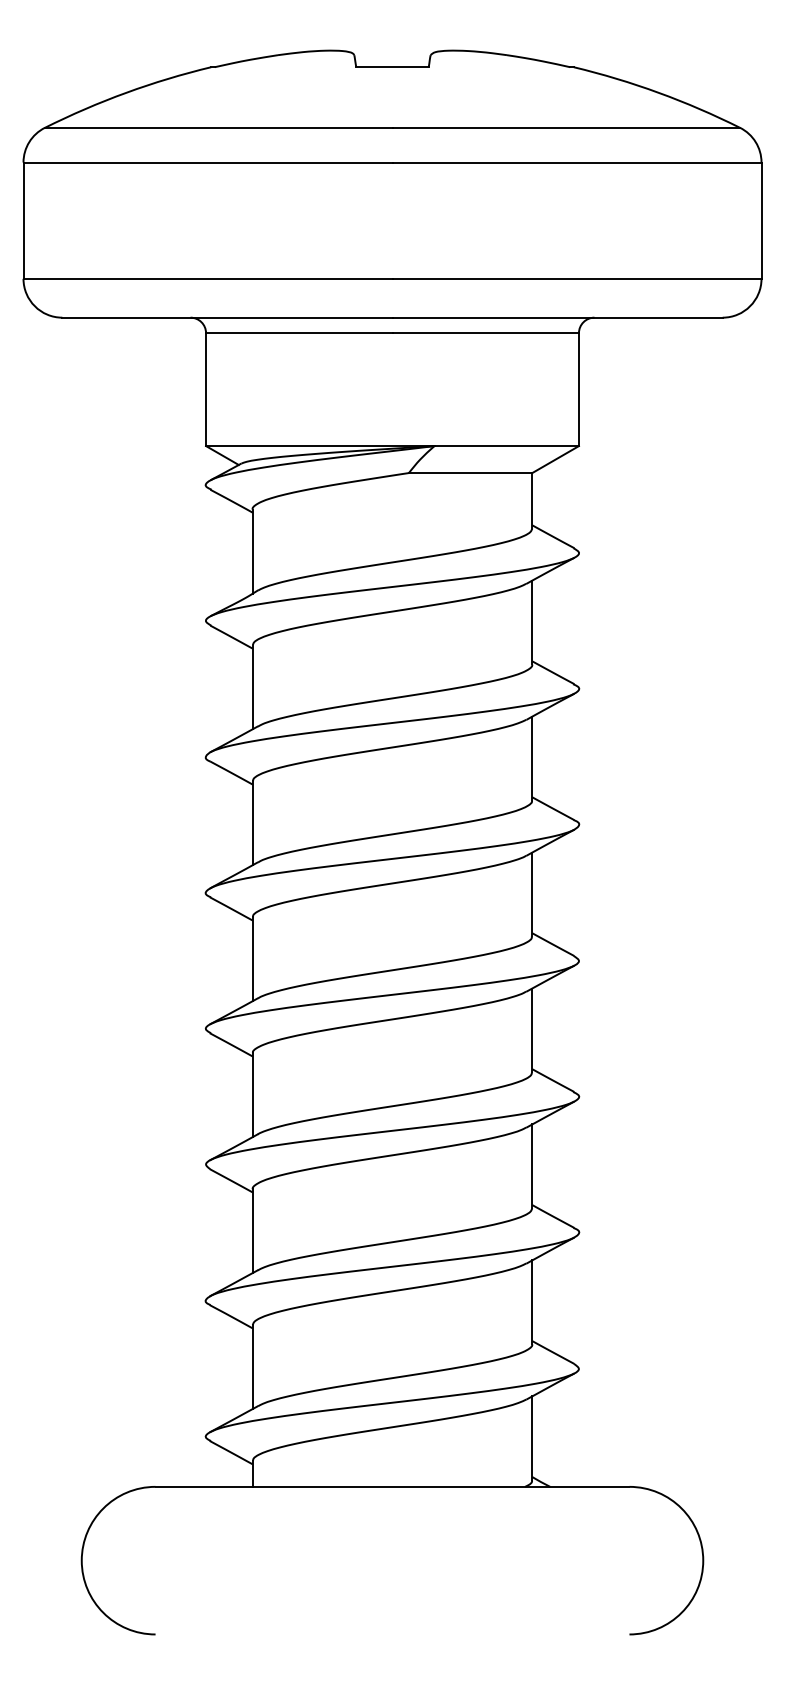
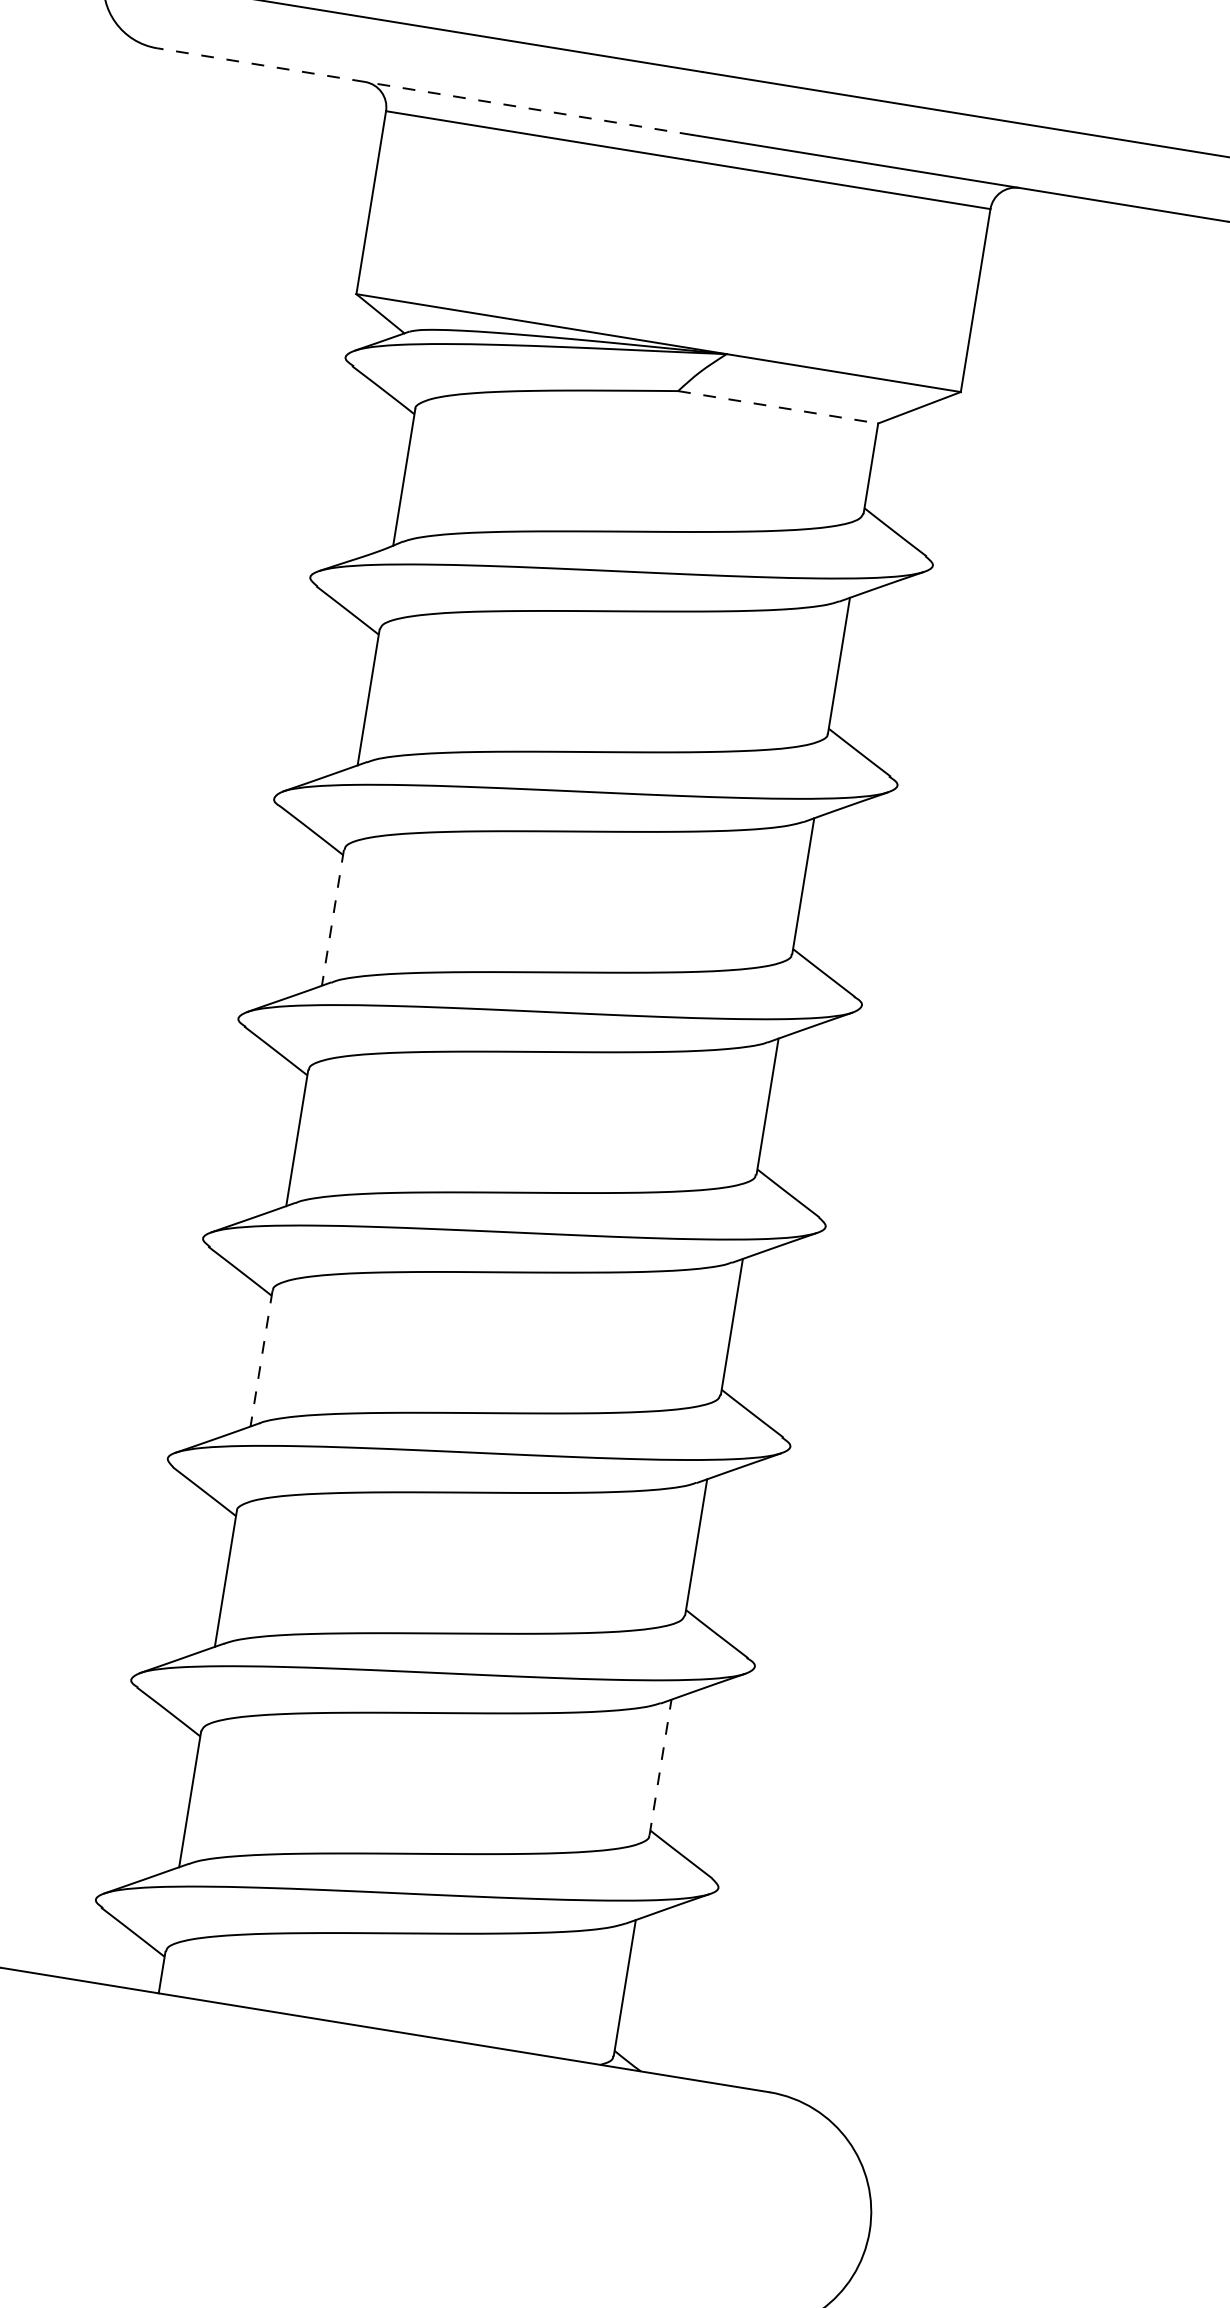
line: (226, 317) -> (423, 91), solid -> dashed
line: (470, 473) -> (777, 407), solid -> dashed
line: (252, 823) -> (332, 918), solid -> dashed
line: (252, 1095) -> (261, 1358), solid -> dashed
line: (532, 1302) -> (660, 1767), solid -> dashed

